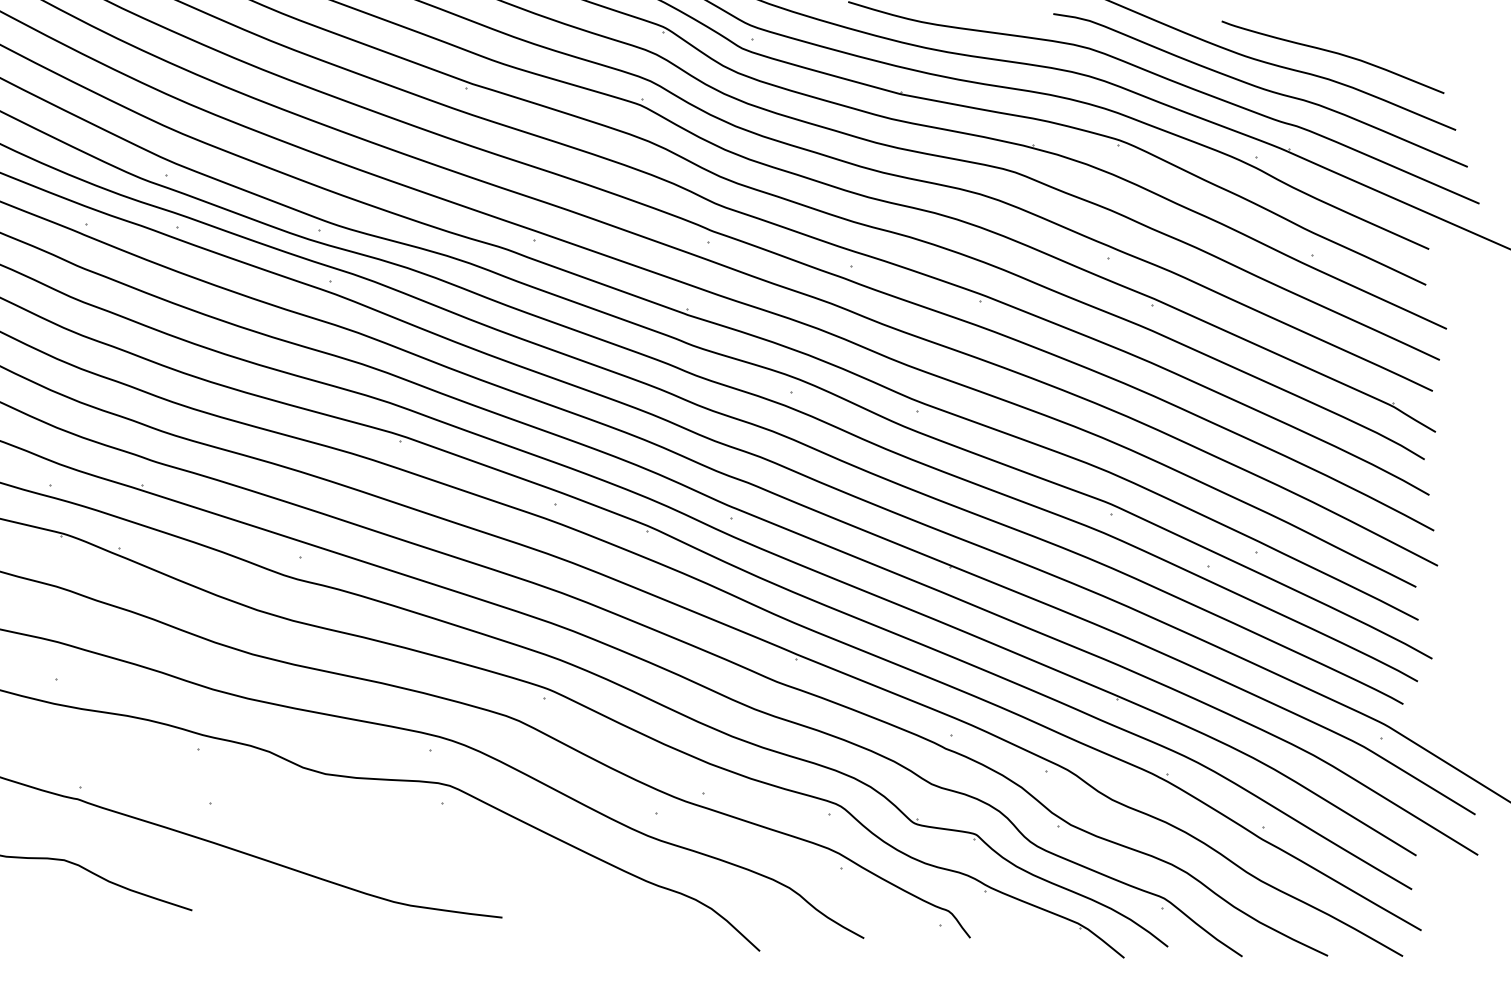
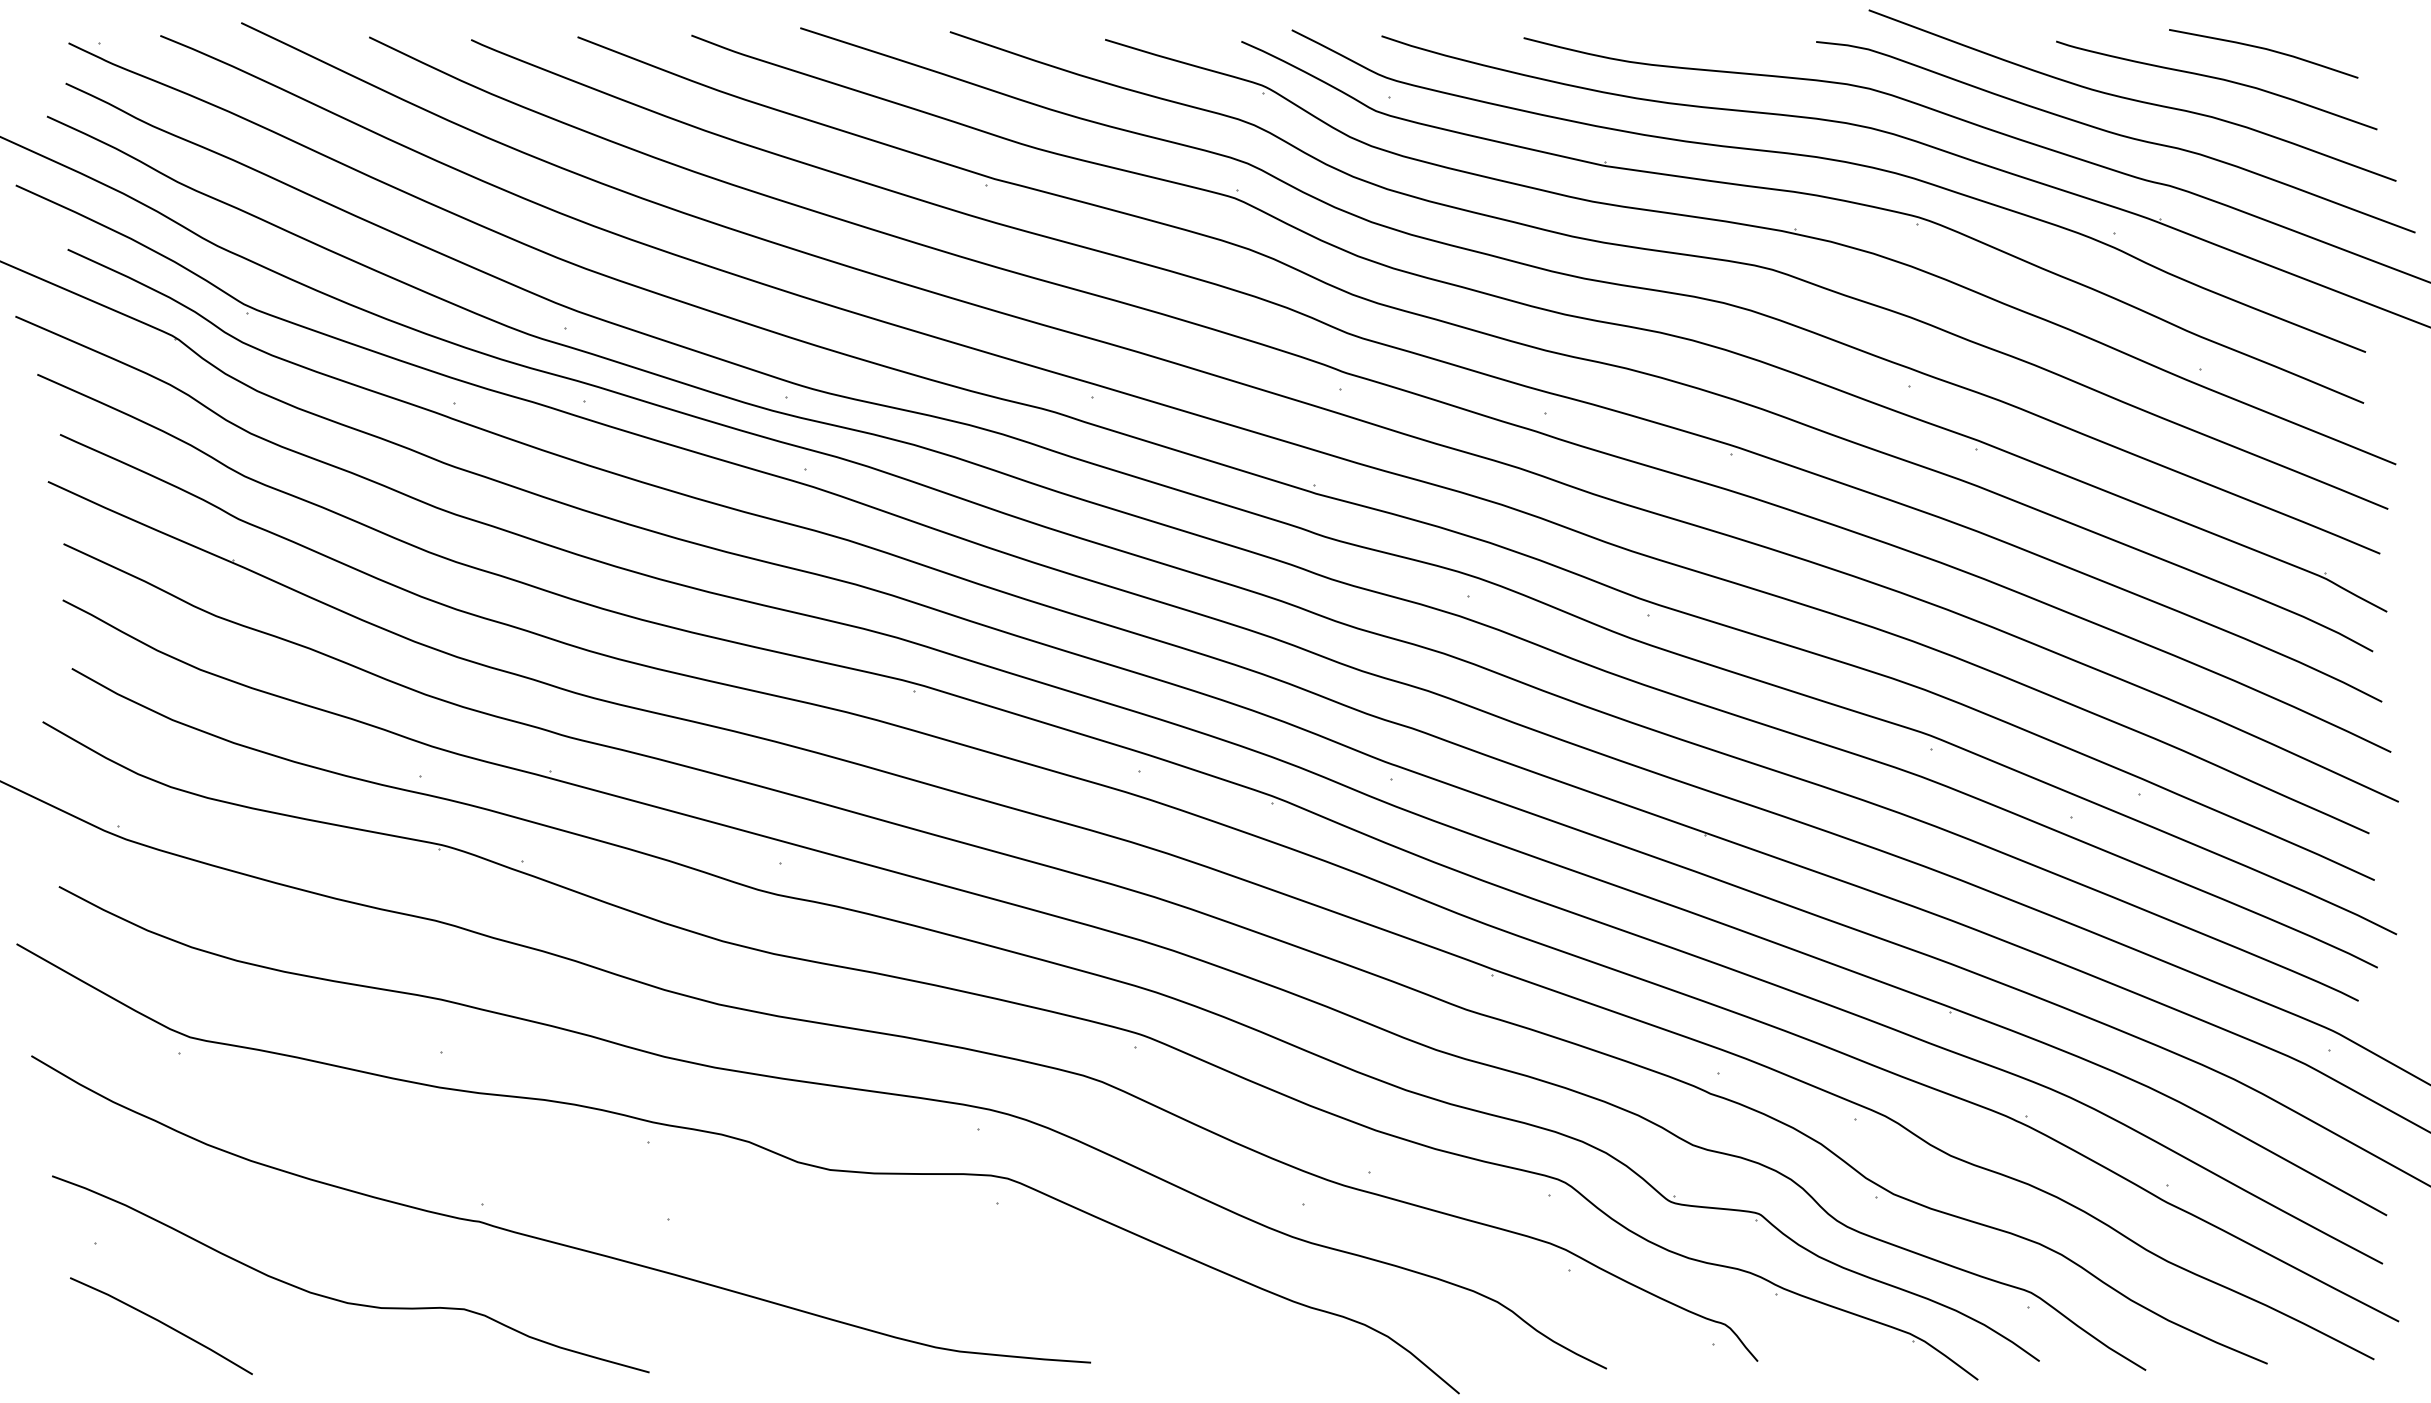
curve: (1366, 33) -> (2263, 49), added

